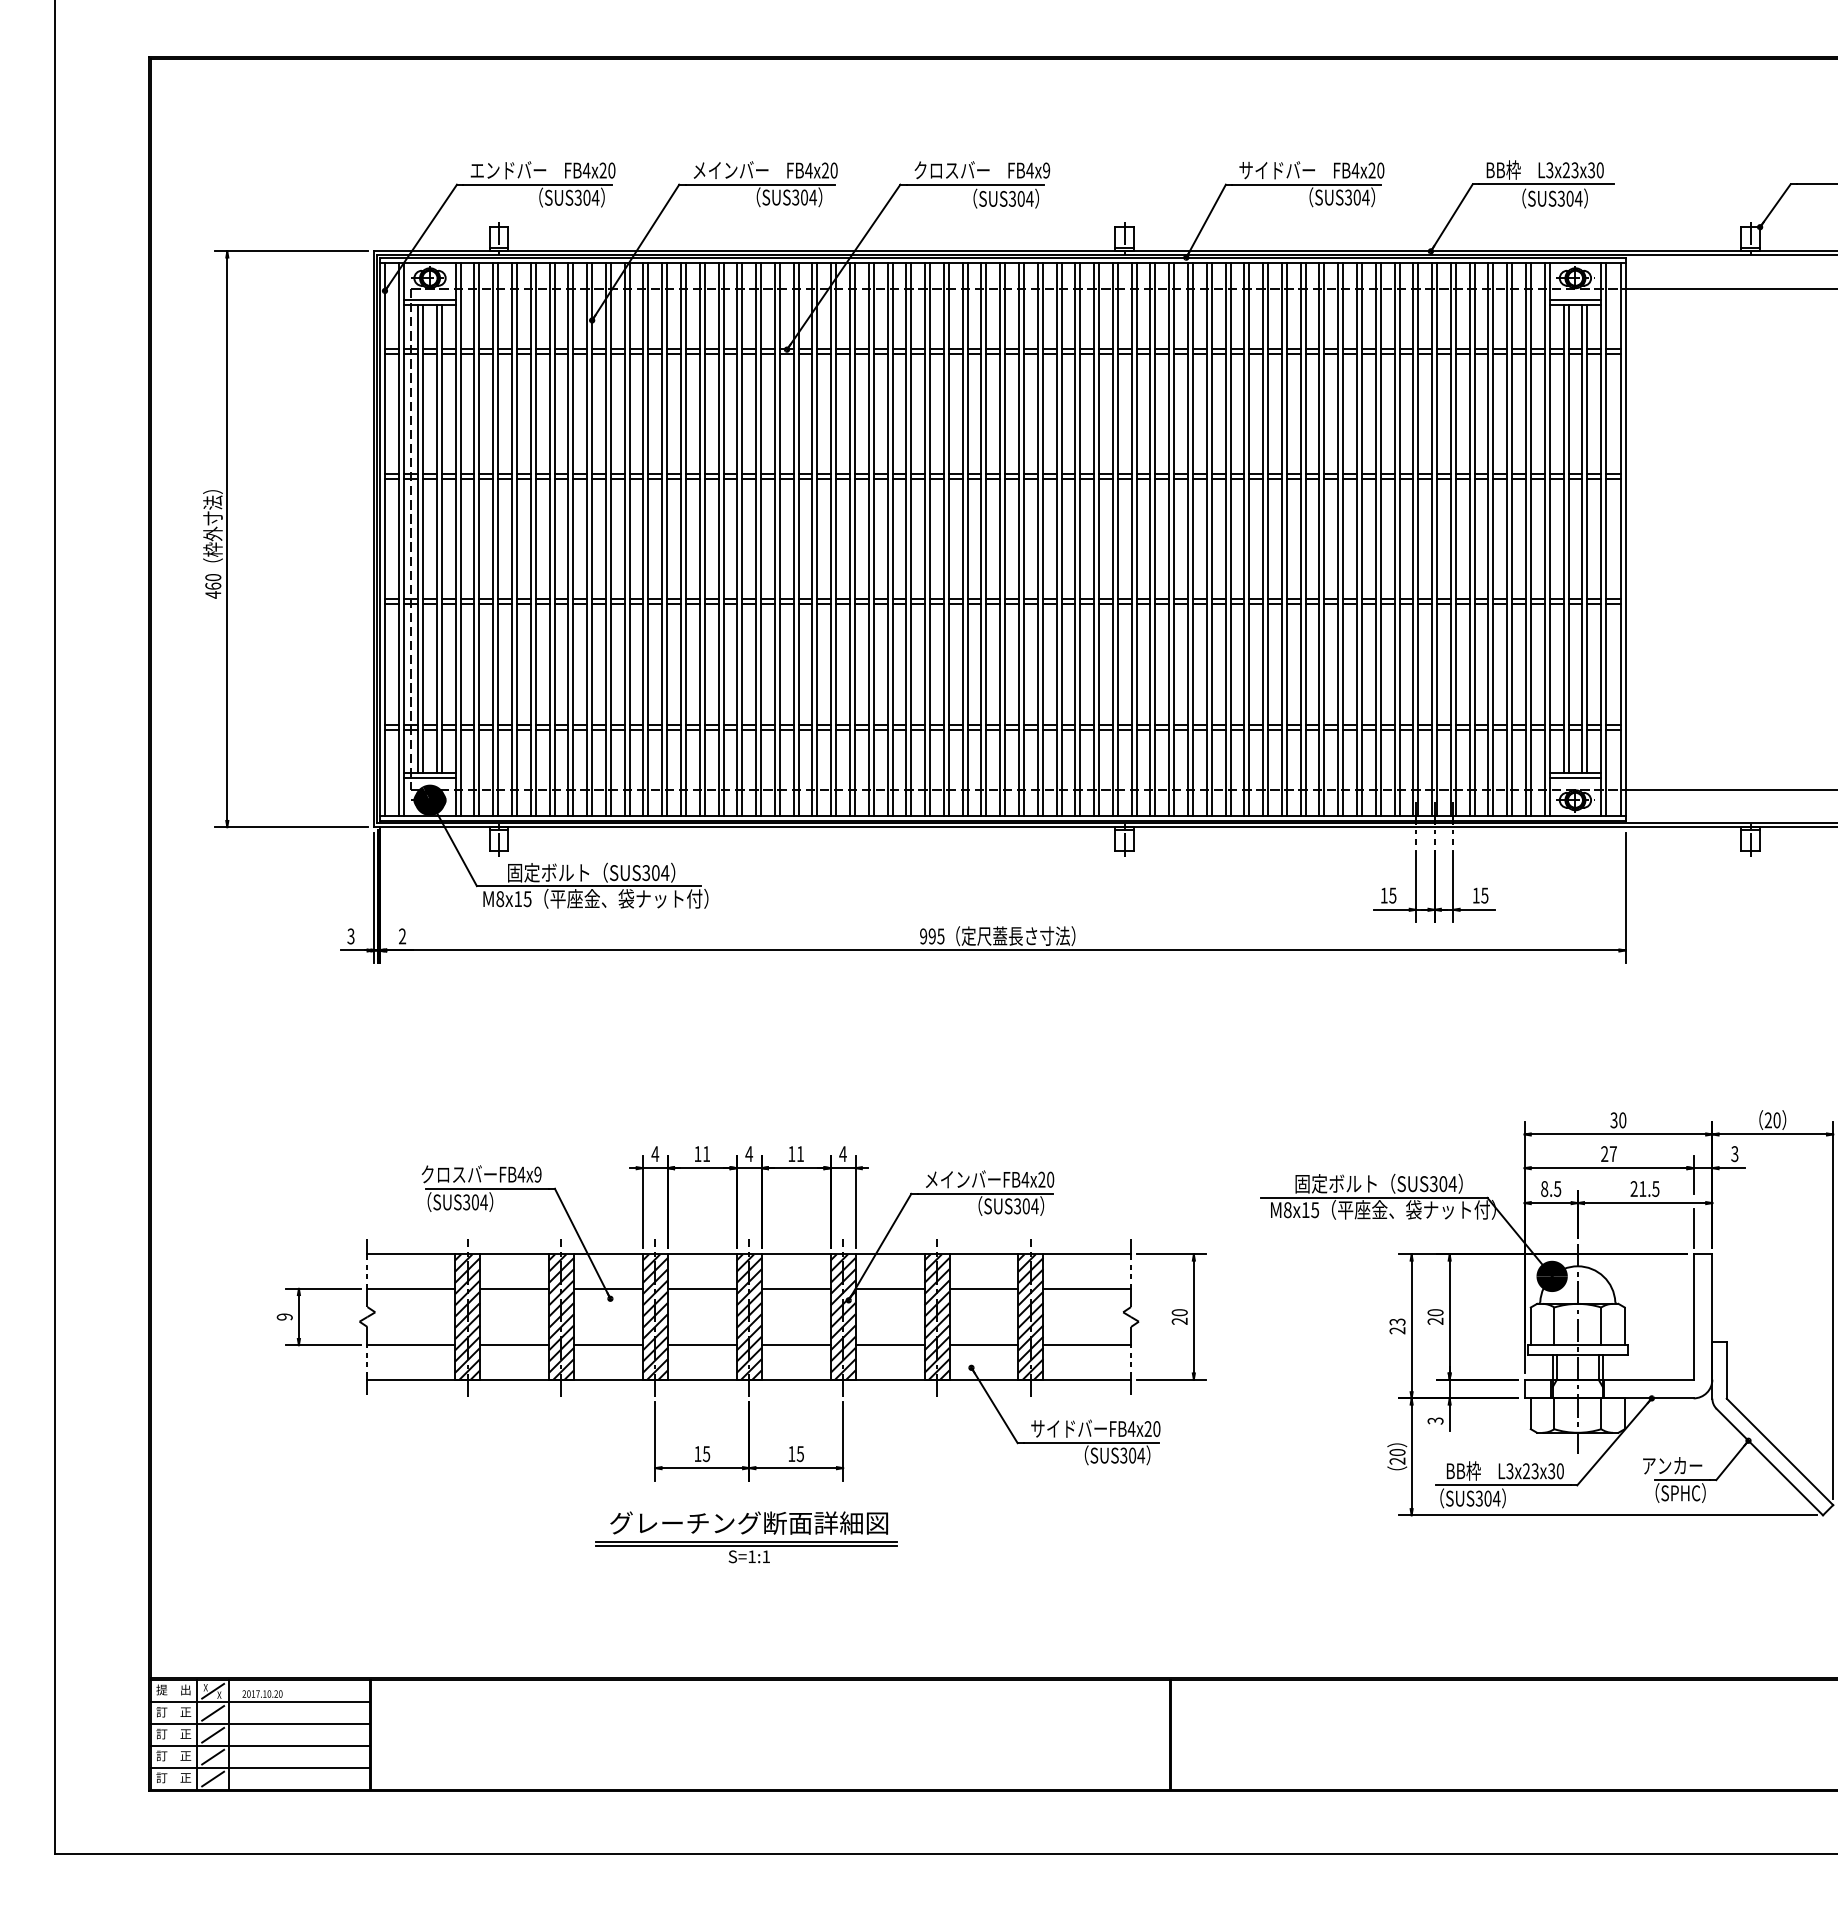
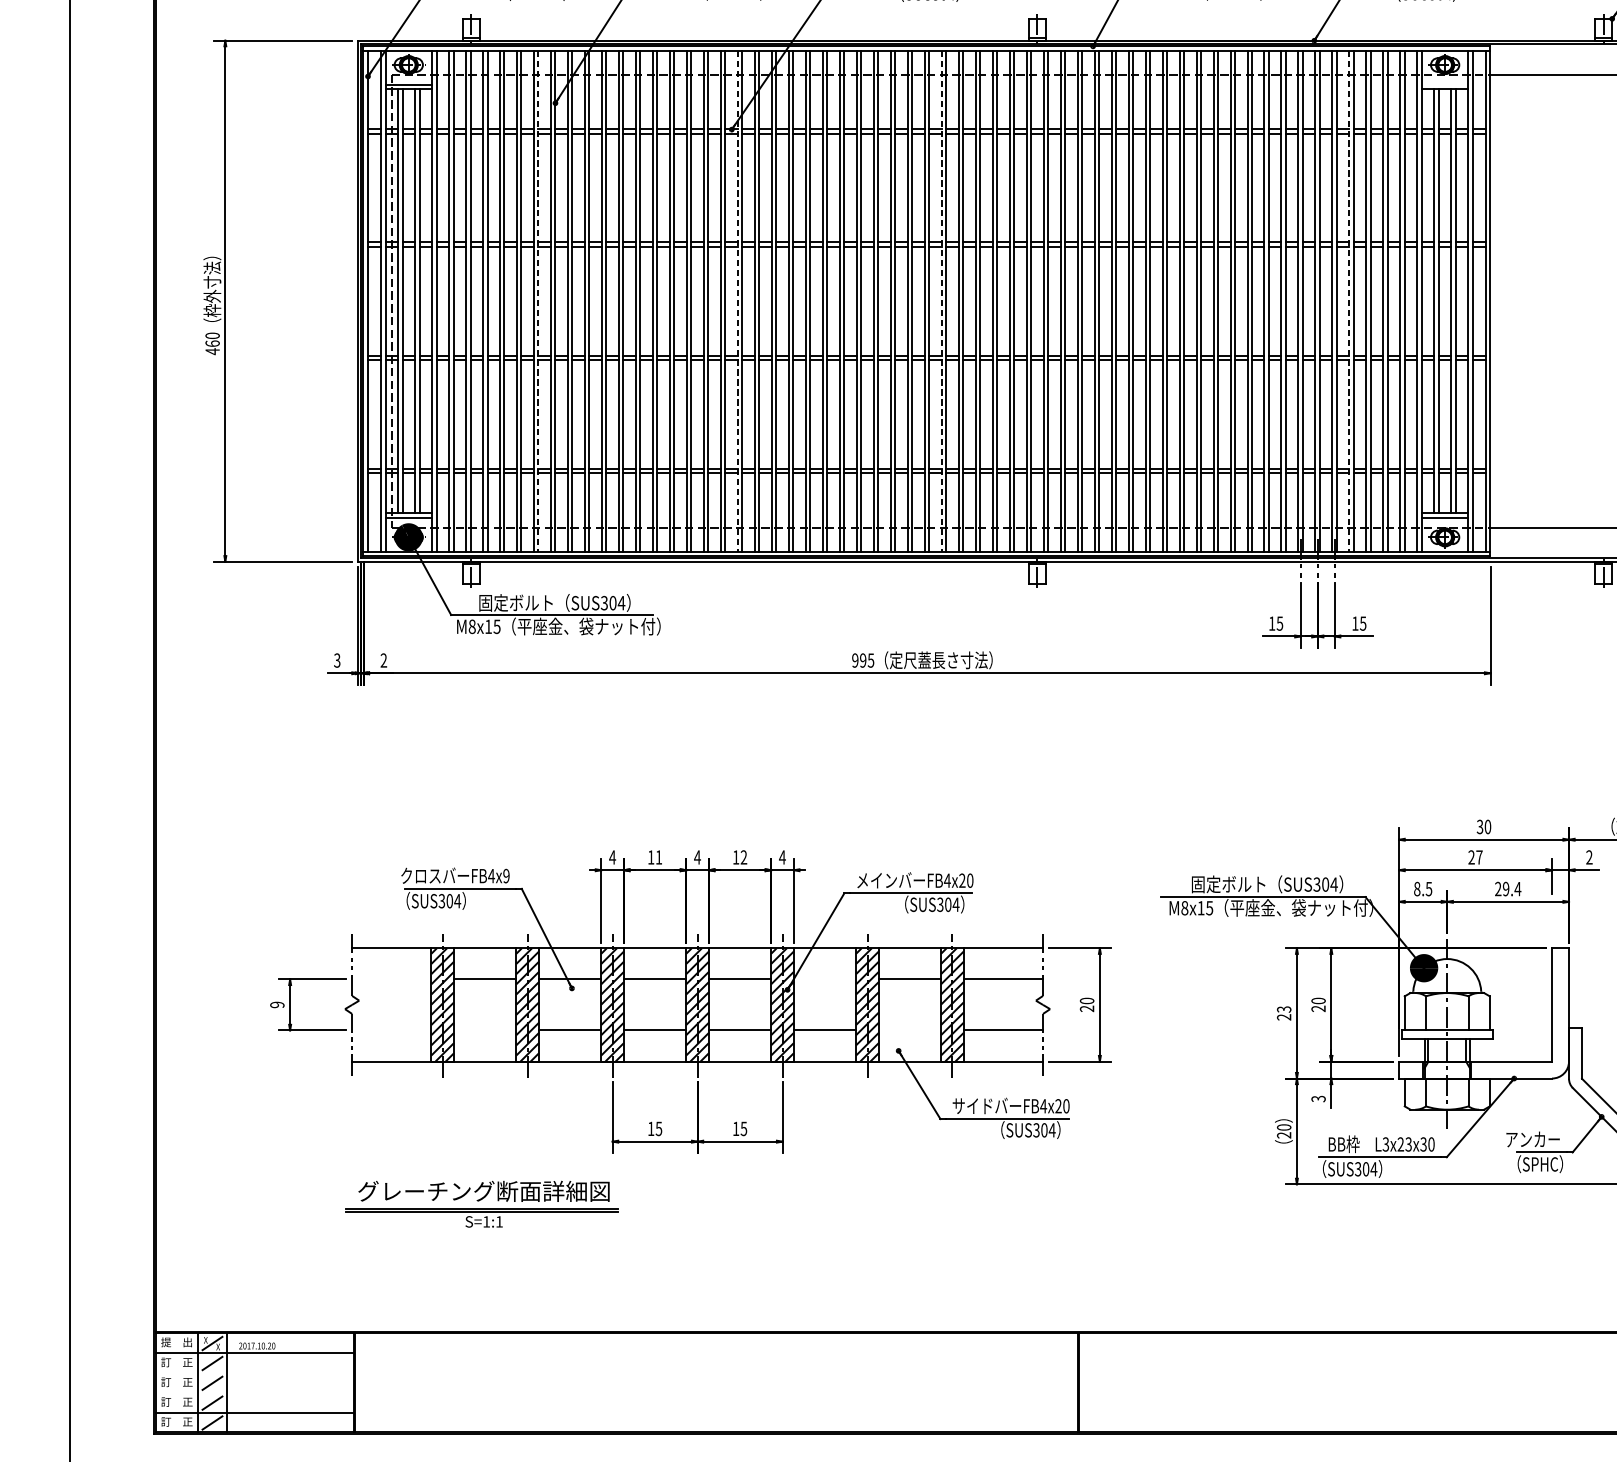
line: (1575, 300) -> (1445, 85), removed
line: (573, 539) -> (538, 301), solid -> dashed
line: (793, 539) -> (737, 301), solid -> dashed
line: (1019, 539) -> (942, 301), solid -> dashed
line: (1469, 539) -> (1349, 301), solid -> dashed
text: (800, 1153) -> (743, 856), 11 -> 12
text: (1734, 1154) -> (1589, 857), 3 -> 2
text: (1649, 1188) -> (1512, 888), 21.5 -> 29.4
line: (1693, 1228) -> (1551, 924), removed
line: (411, 1288) -> (392, 979), removed
line: (889, 1288) -> (824, 979), removed
line: (411, 1345) -> (392, 1030), removed
line: (514, 1345) -> (485, 1030), removed
line: (983, 1345) -> (909, 1030), removed
part: (746, 1537) -> (481, 1204), moved
line: (259, 1723) -> (254, 1372), removed
line: (259, 1745) -> (254, 1392), removed

